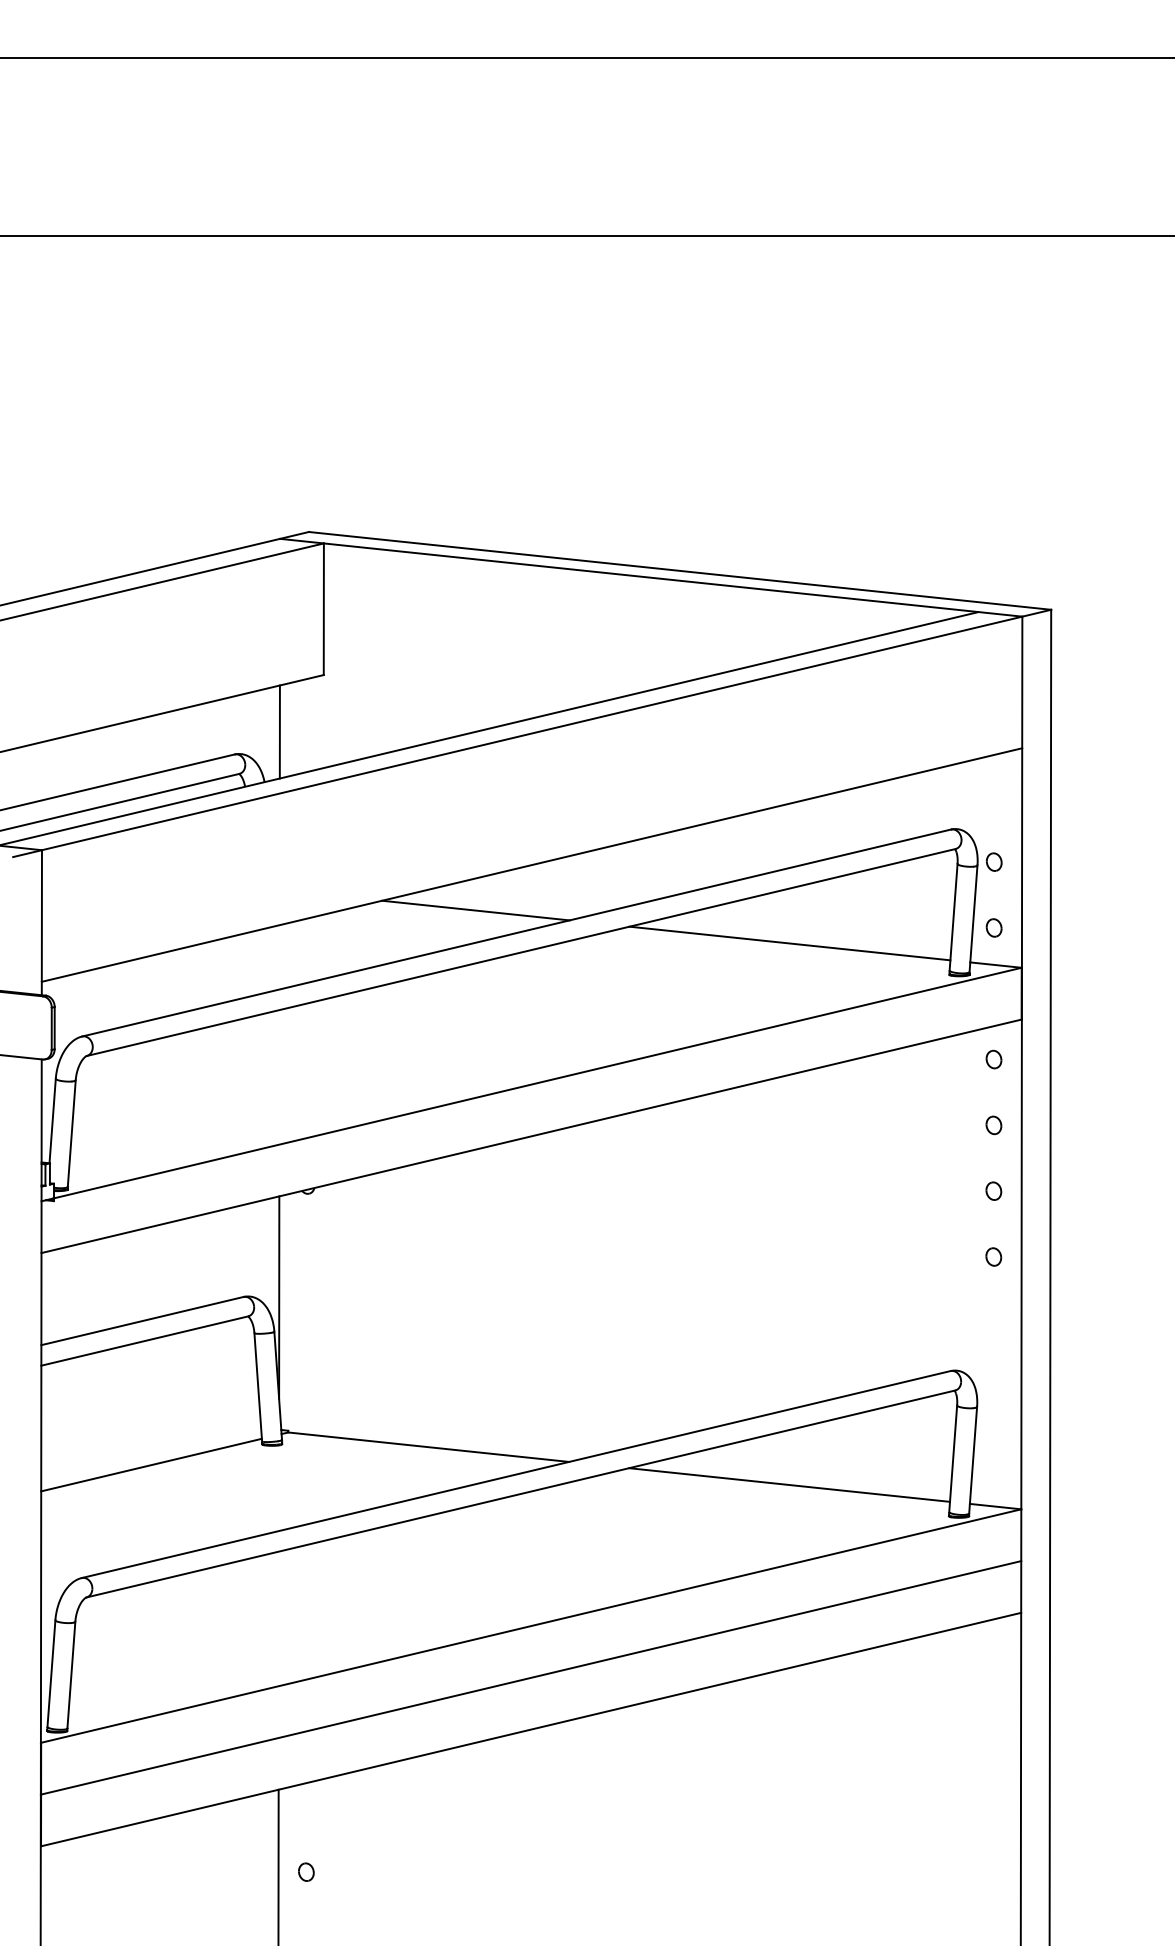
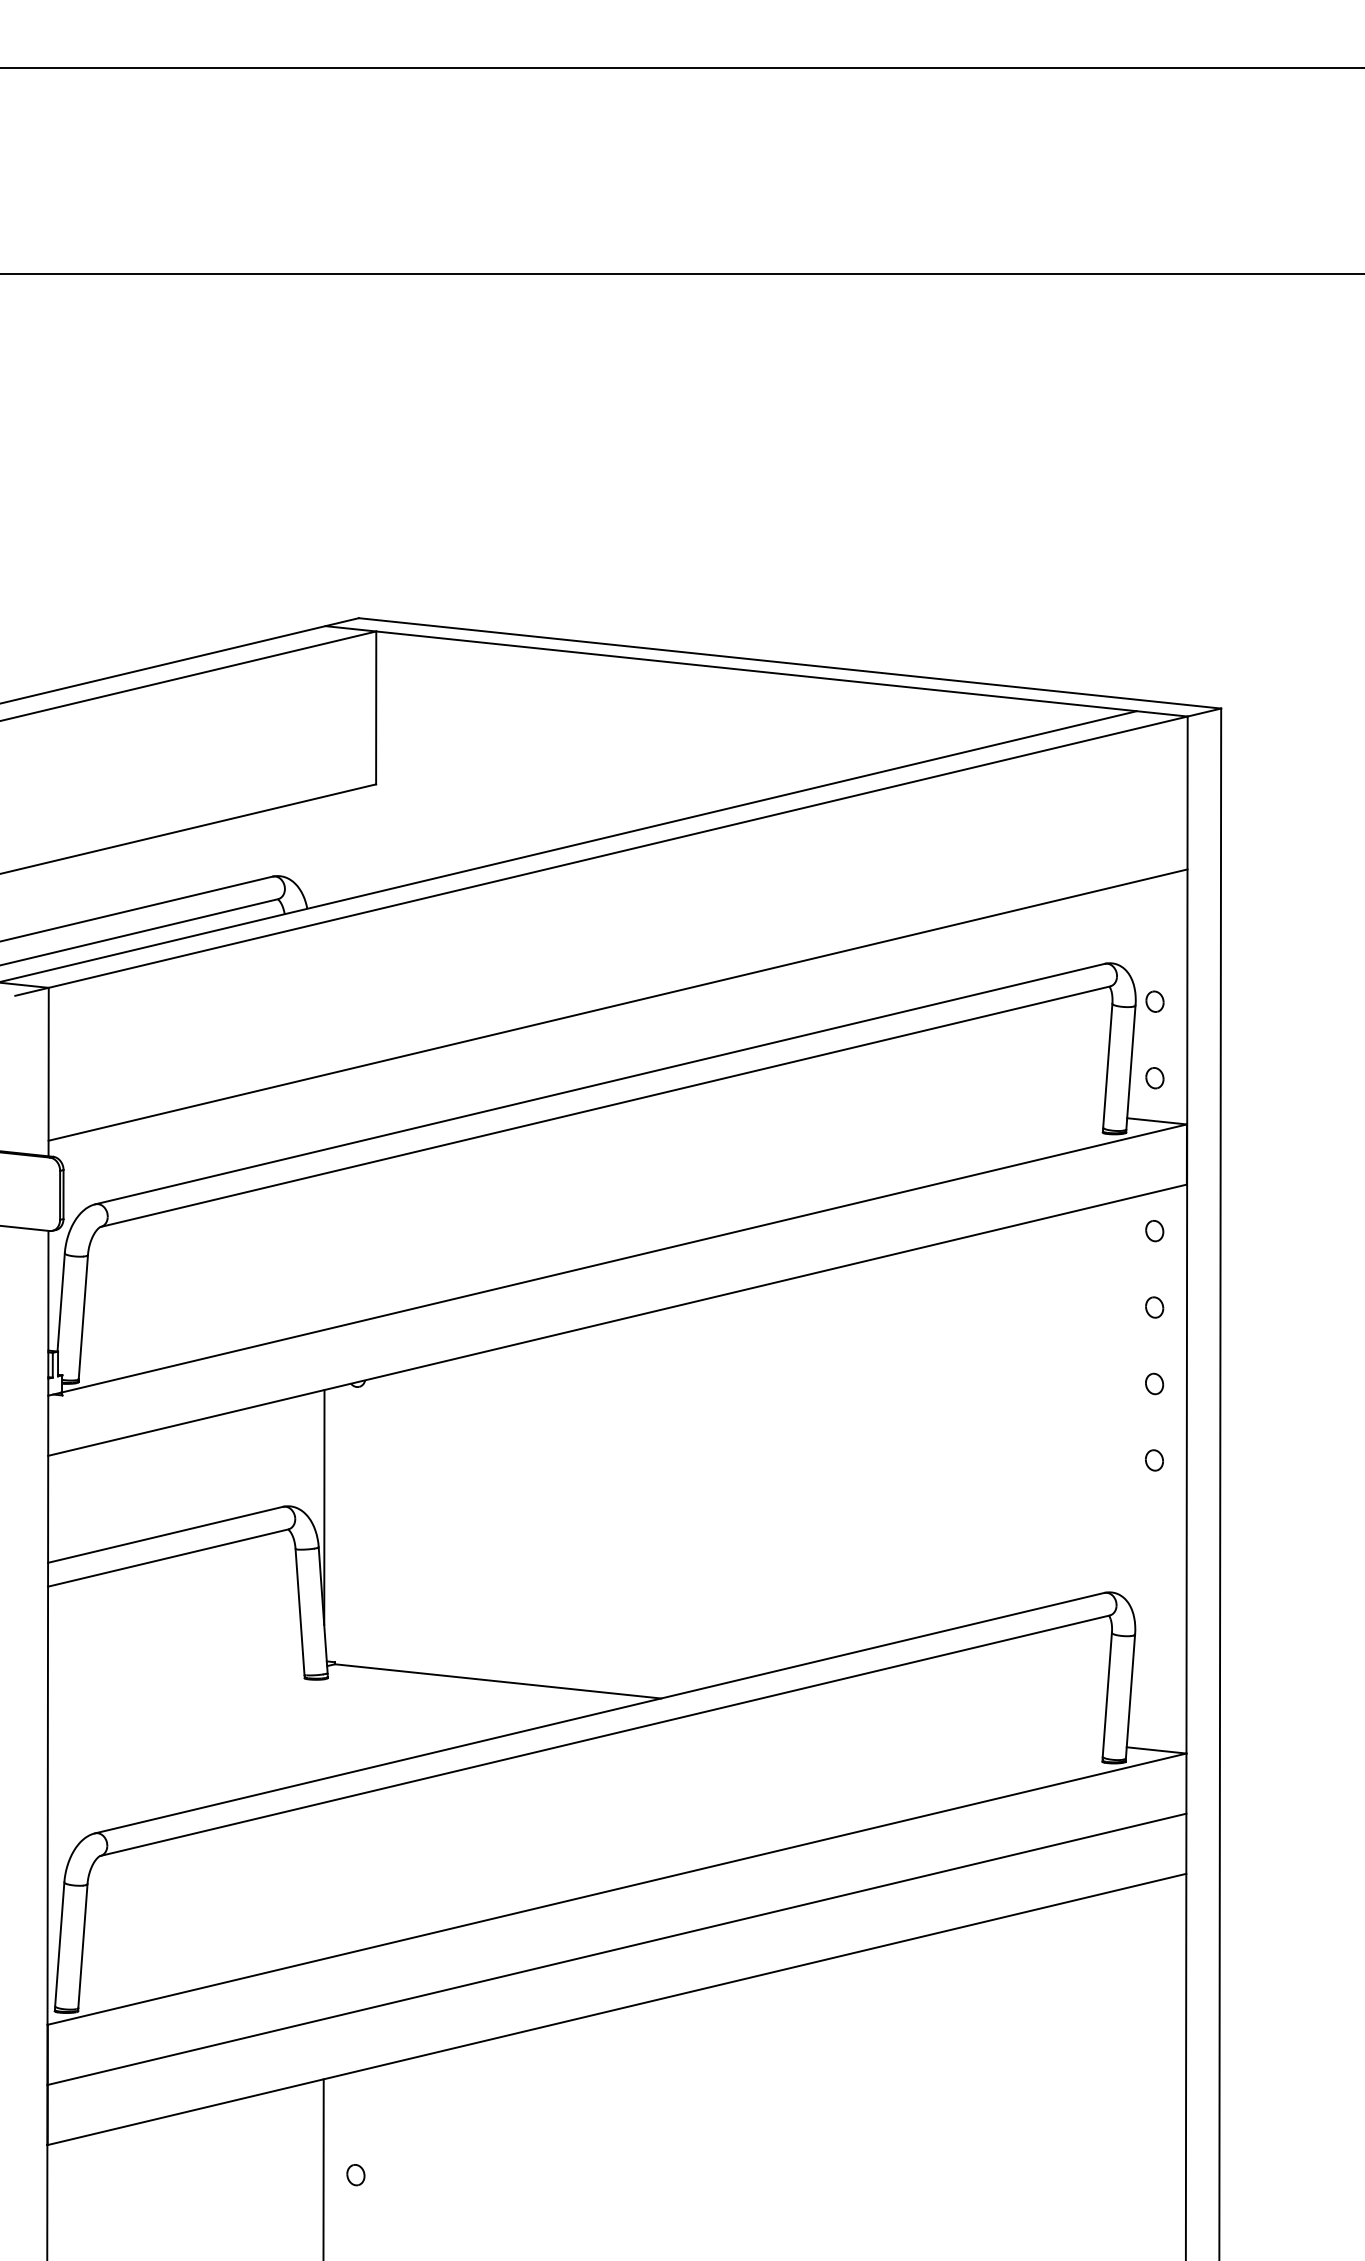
line: (280, 731) -> (325, 850), removed
line: (475, 910) -> (552, 1057), removed
line: (789, 942) -> (917, 1095), removed
line: (151, 1464) -> (175, 1701), removed
line: (788, 1484) -> (916, 1724), removed

